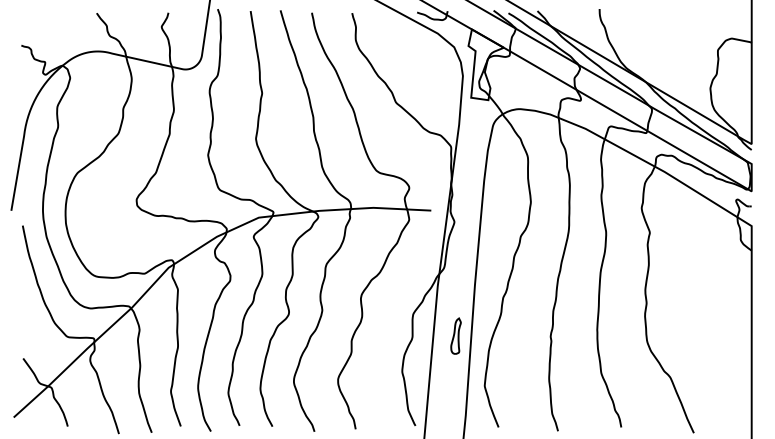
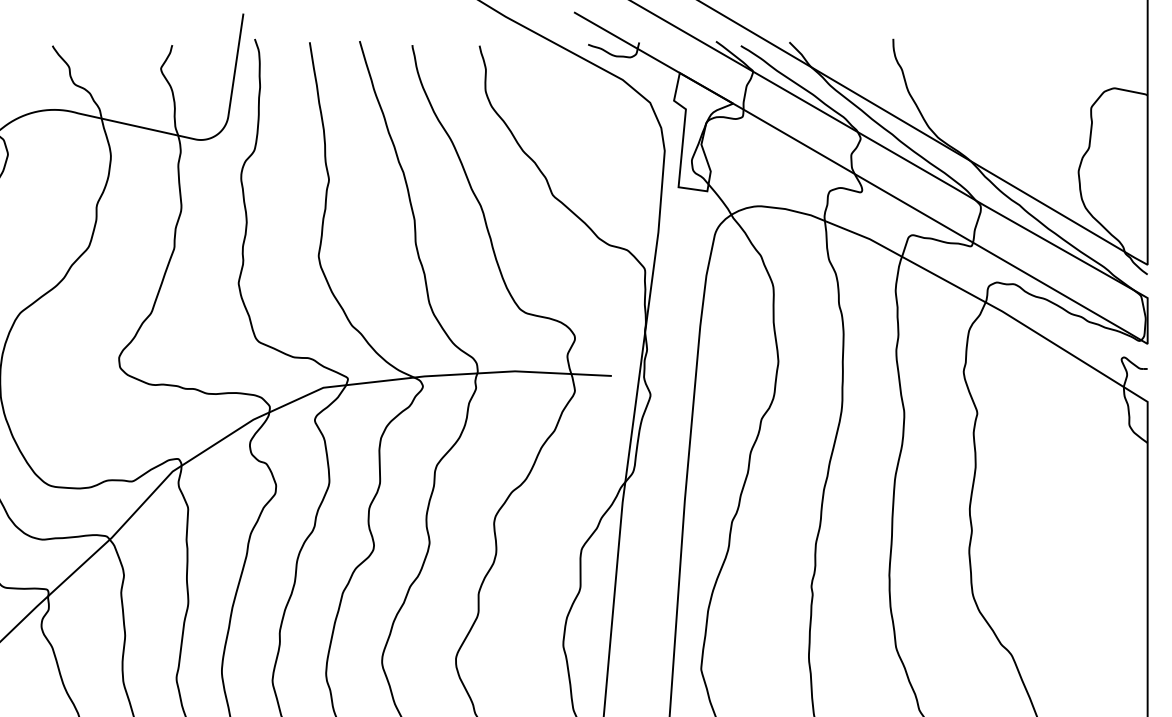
part: (455, 335) -> (652, 584), removed

